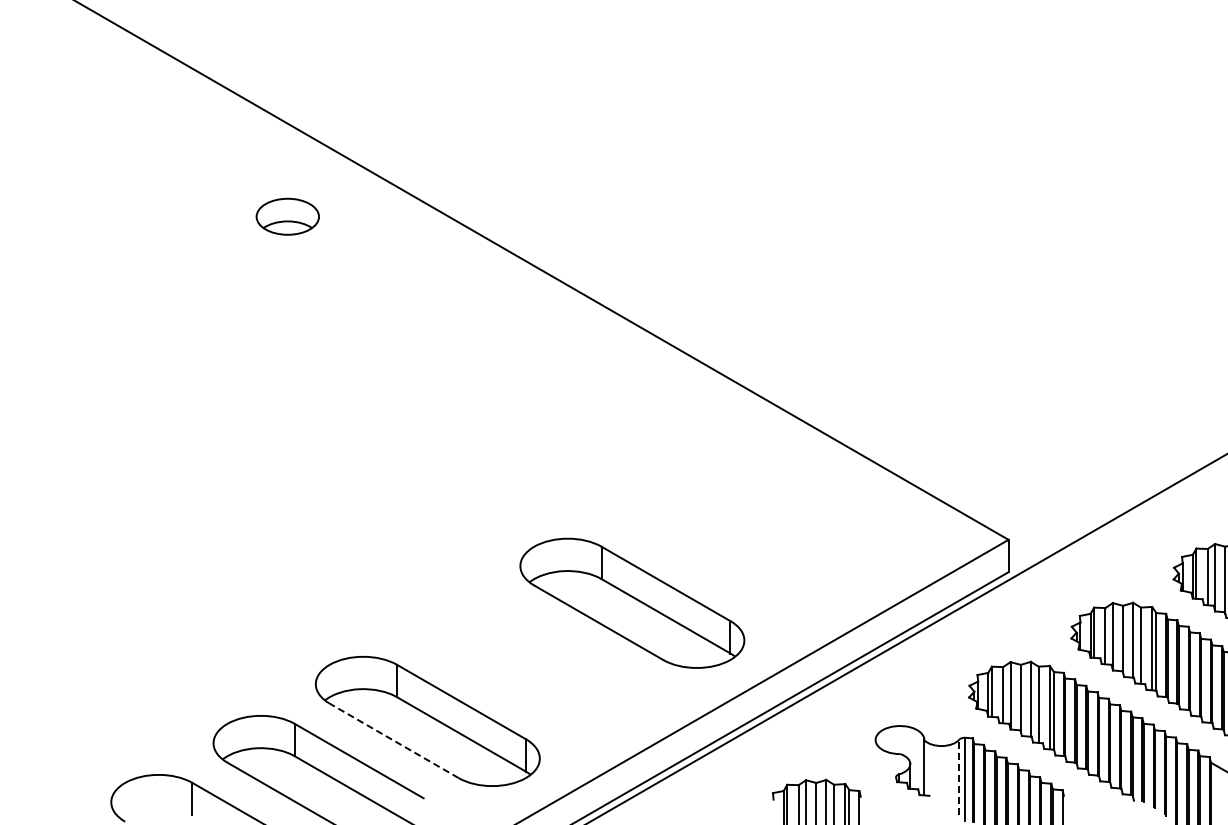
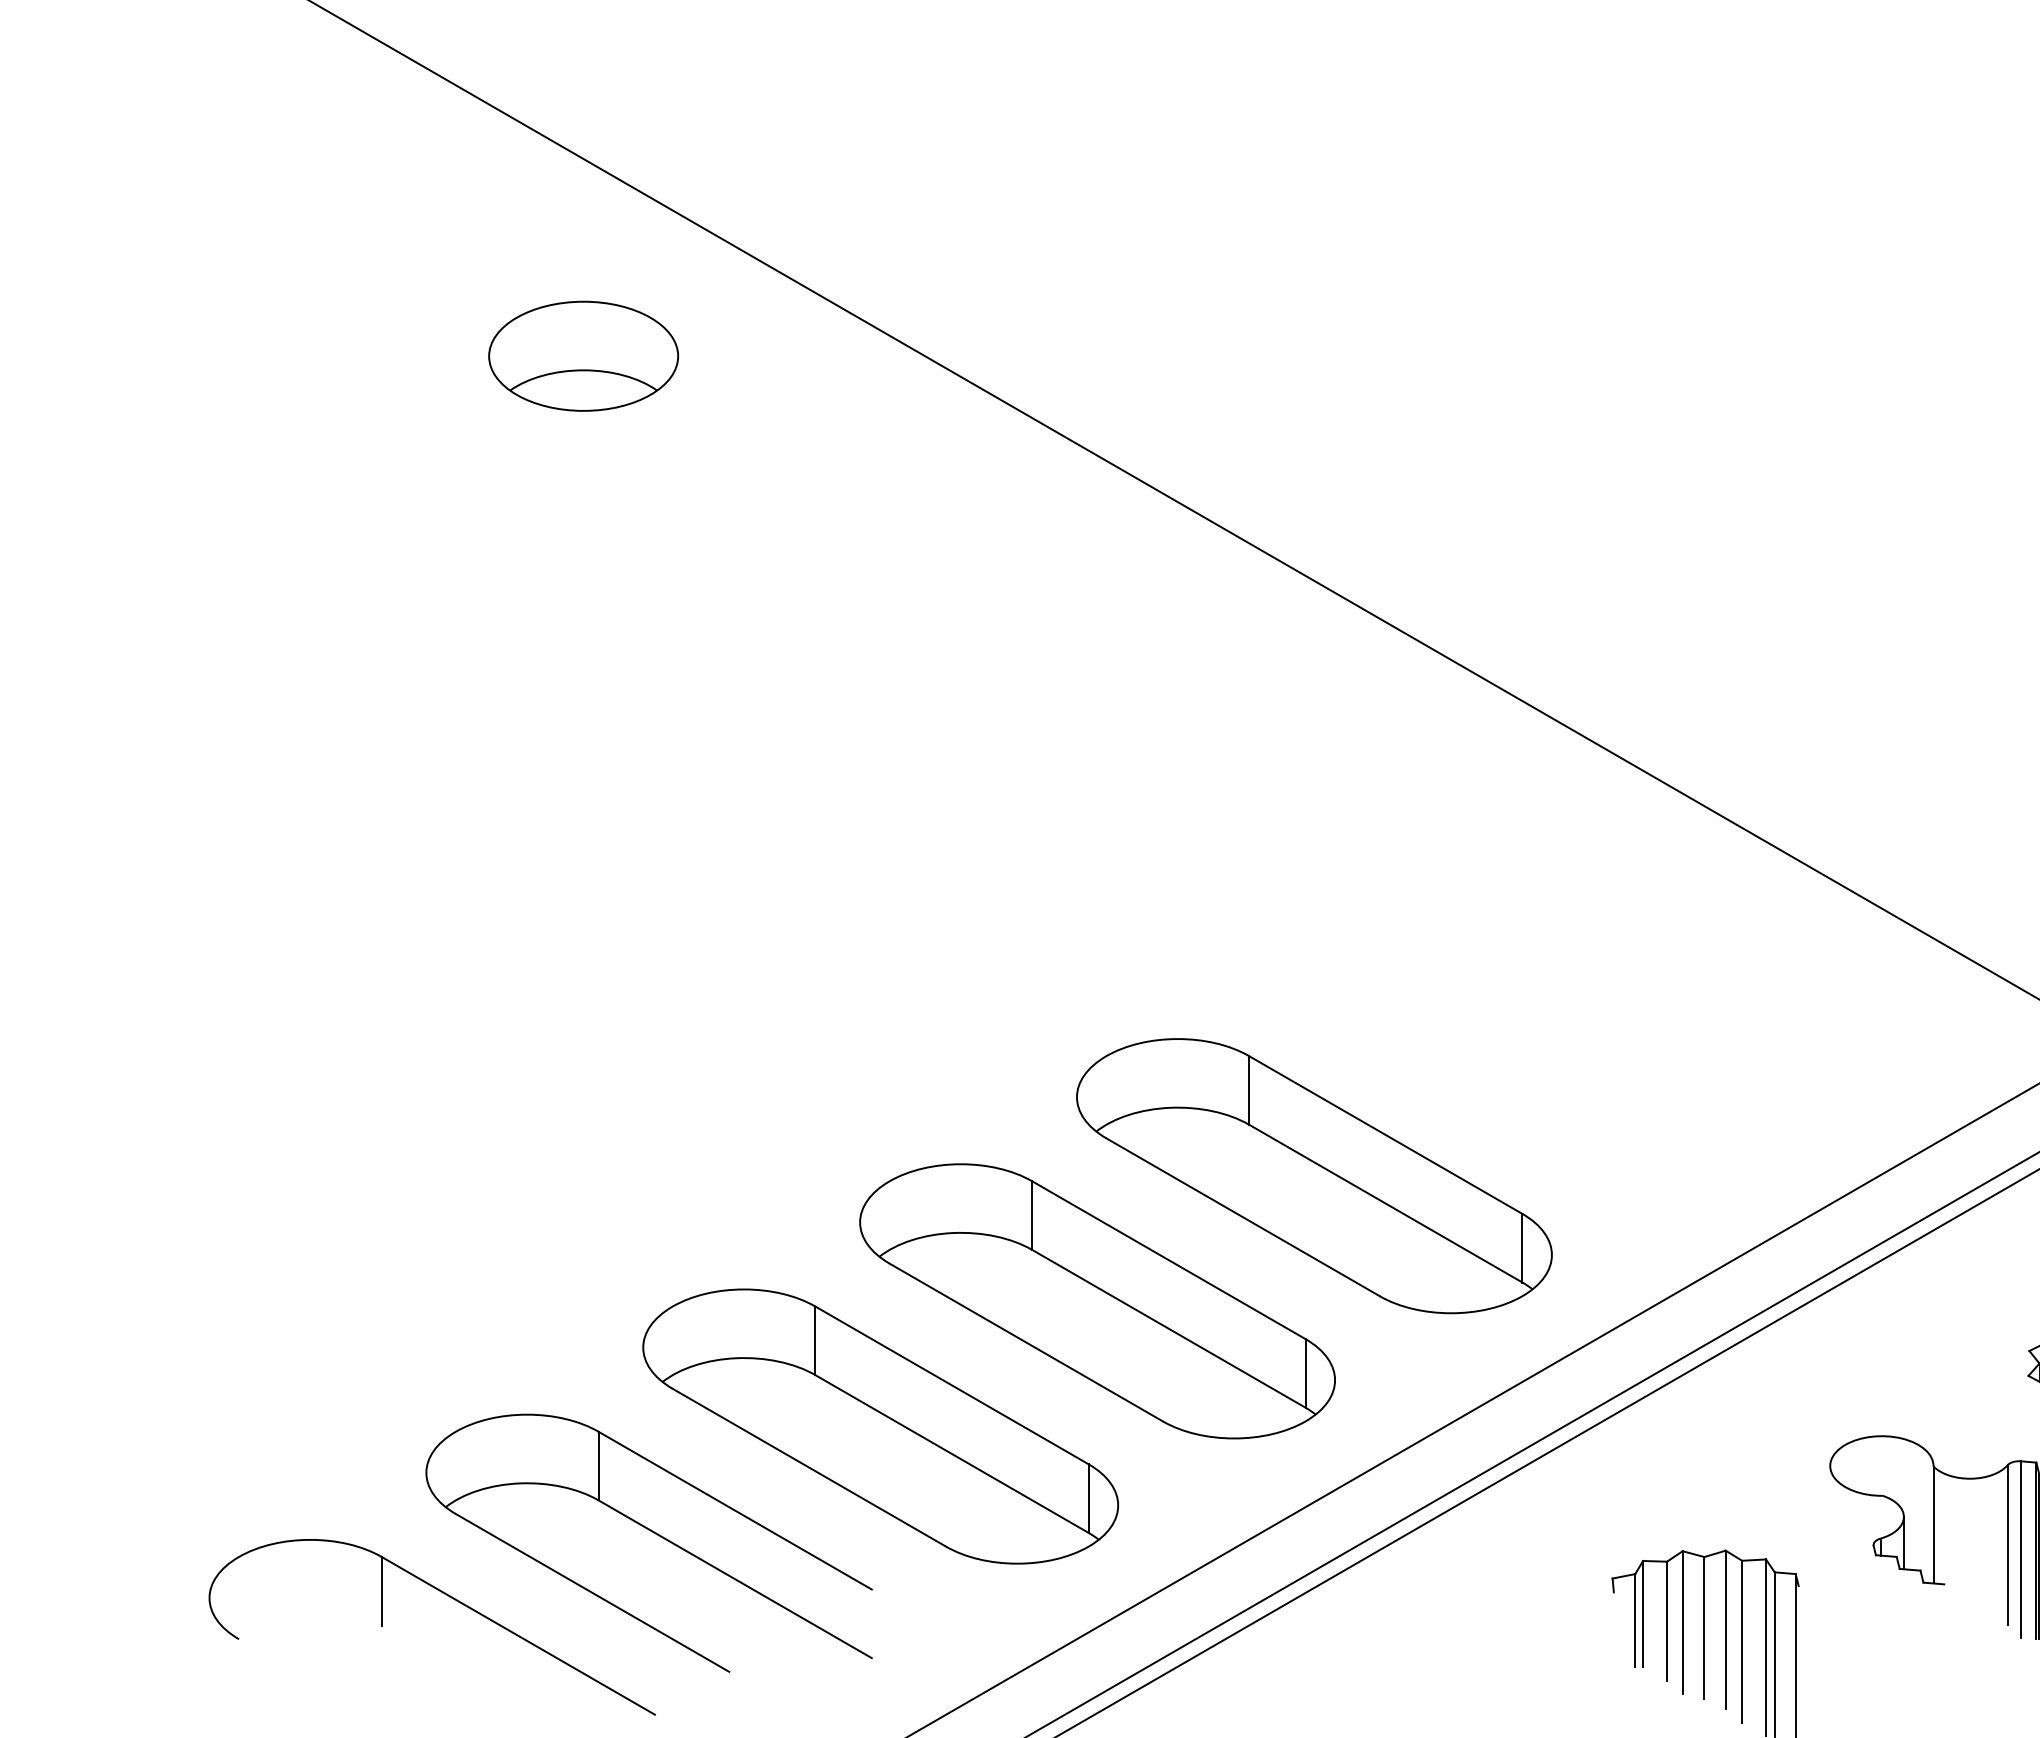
part: (287, 216) -> (583, 355), size x1.43
part: (529, 661) -> (1096, 1299), added
line: (393, 740) -> (807, 1466), dashed -> solid
line: (959, 777) -> (2008, 1545), dashed -> solid

